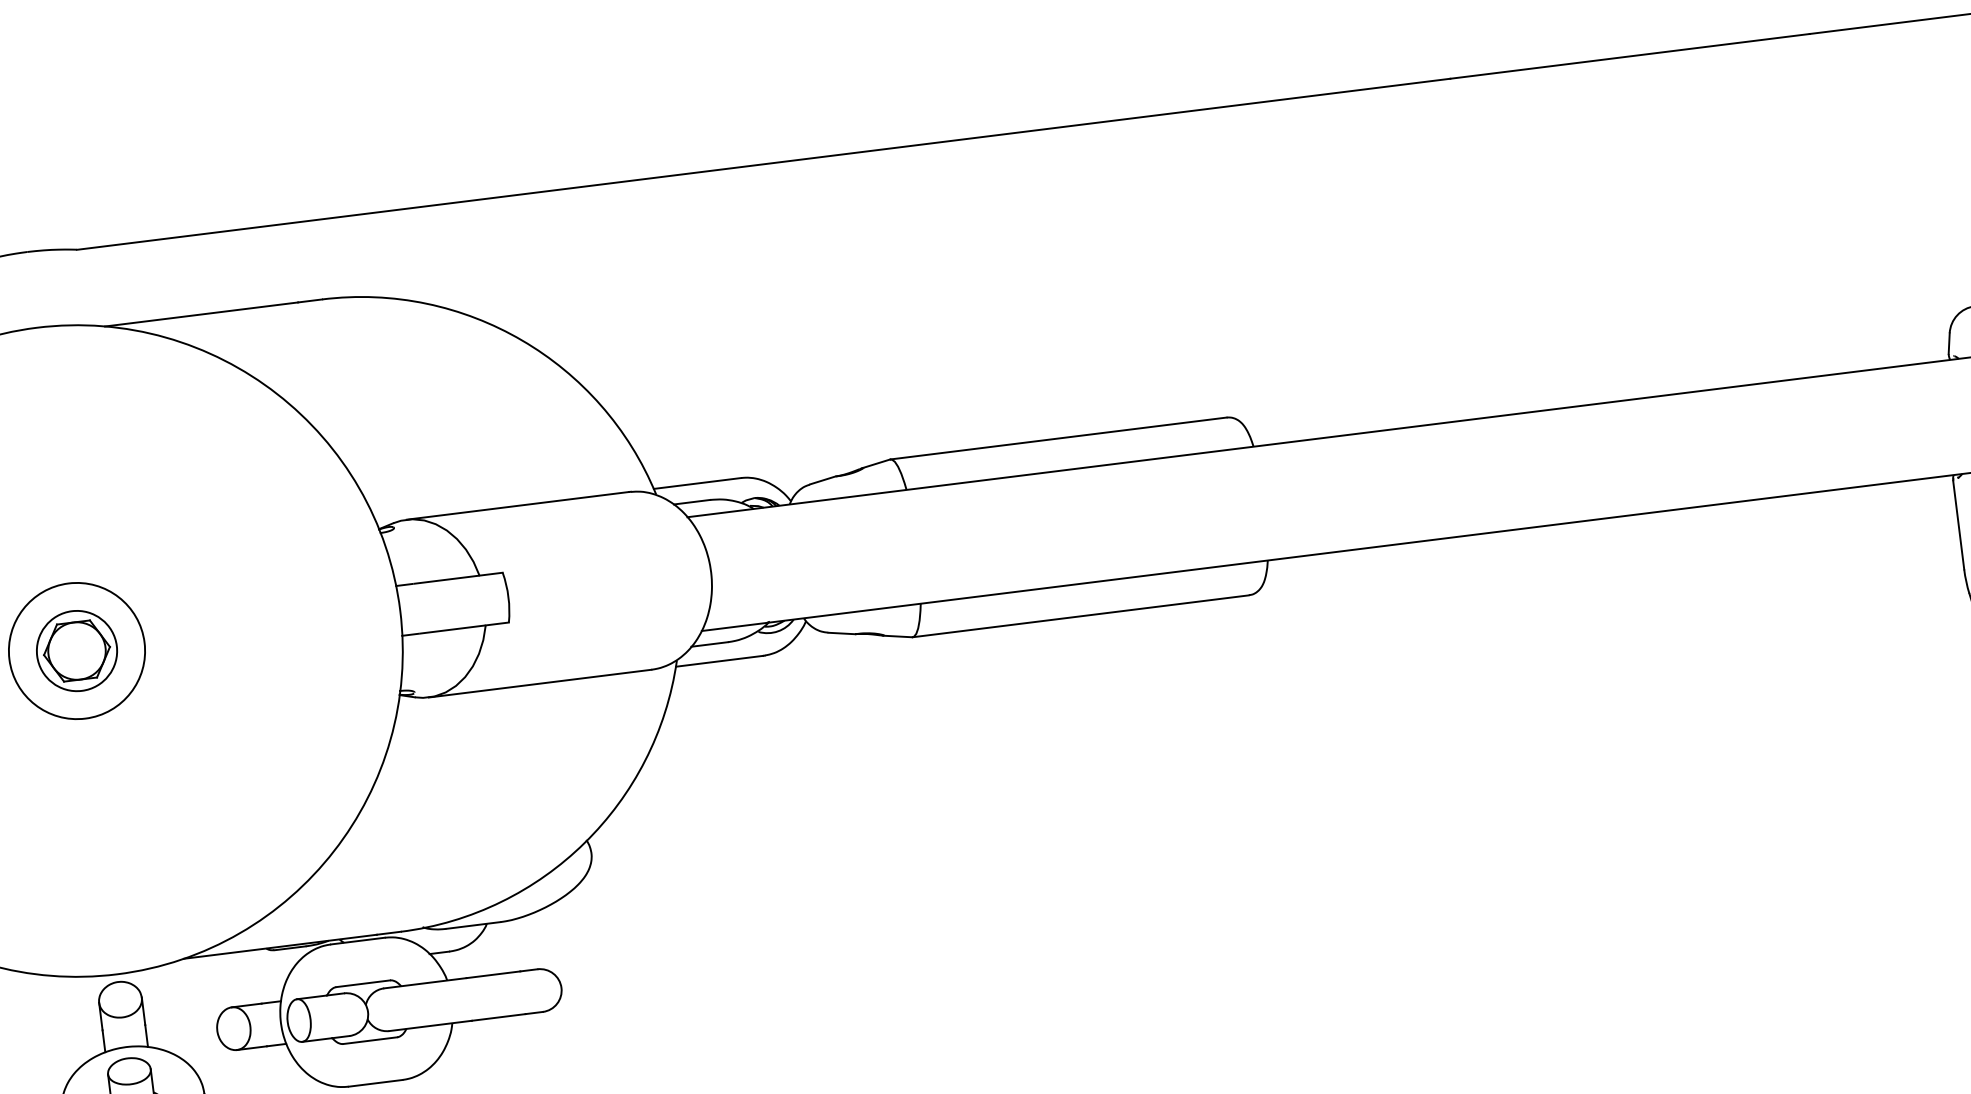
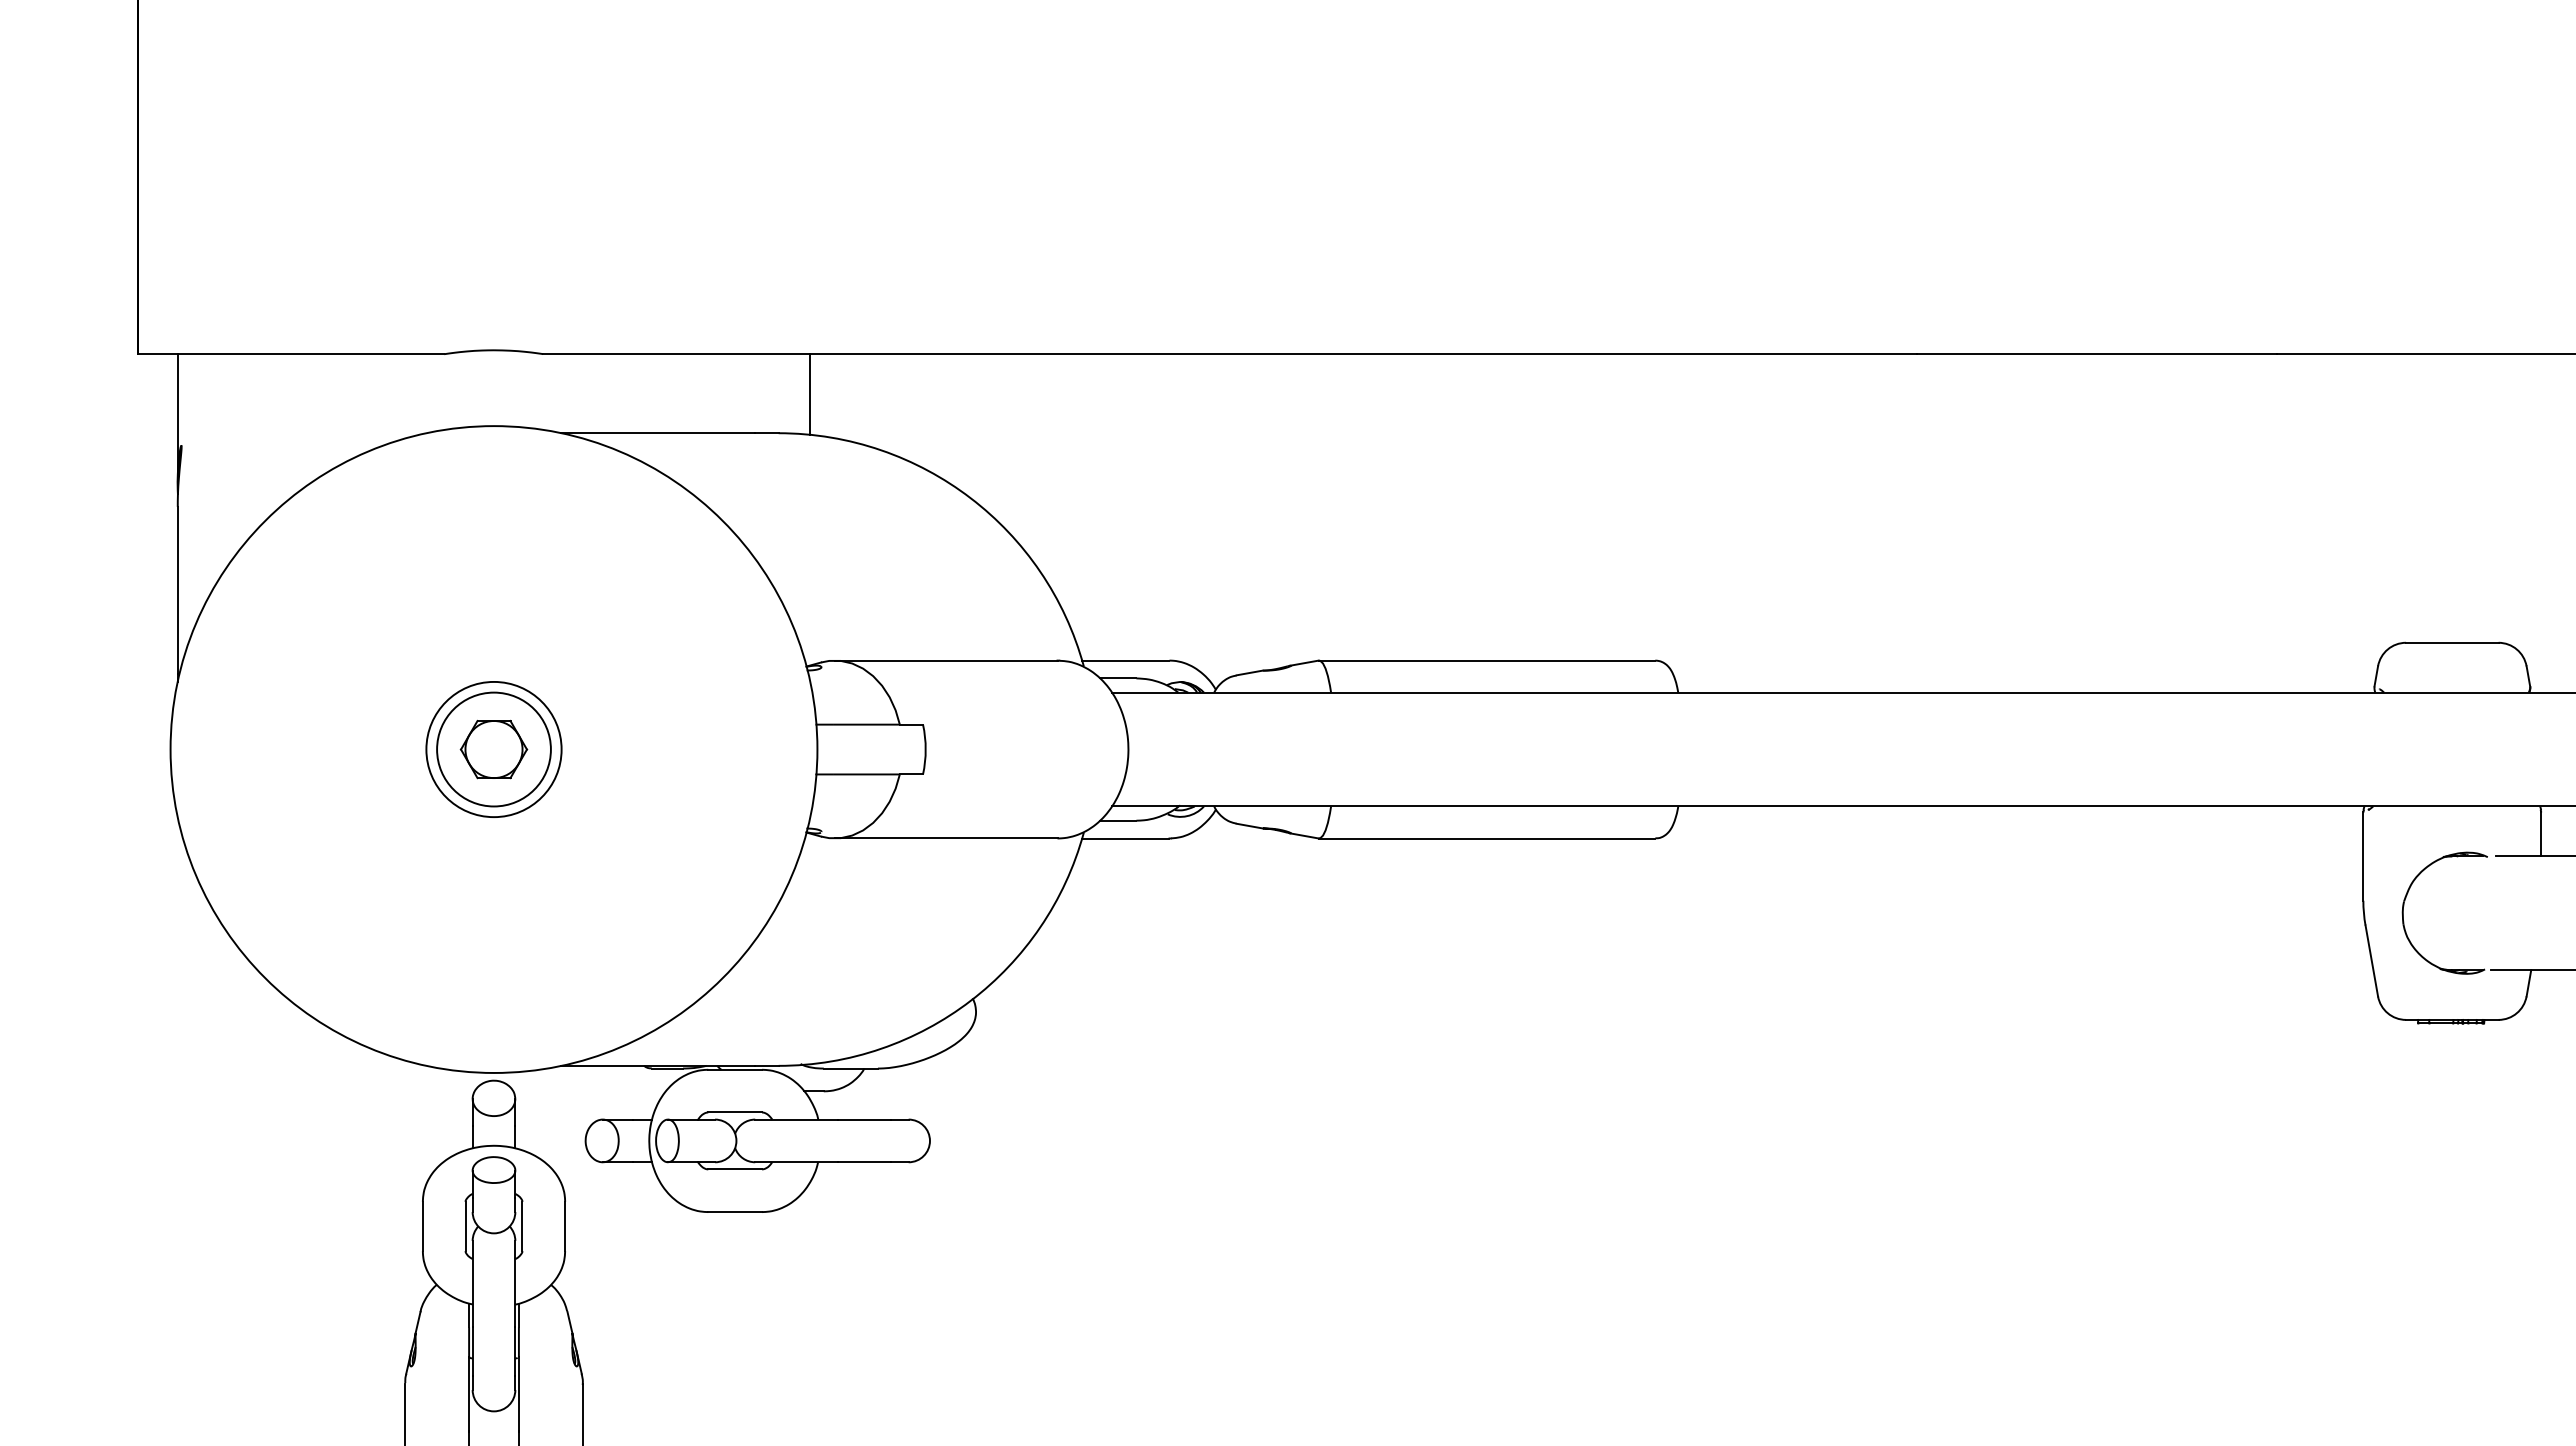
line: (349, 256) -> (810, 394), added
circle: (76, 651) -> (493, 749), size x1.43

